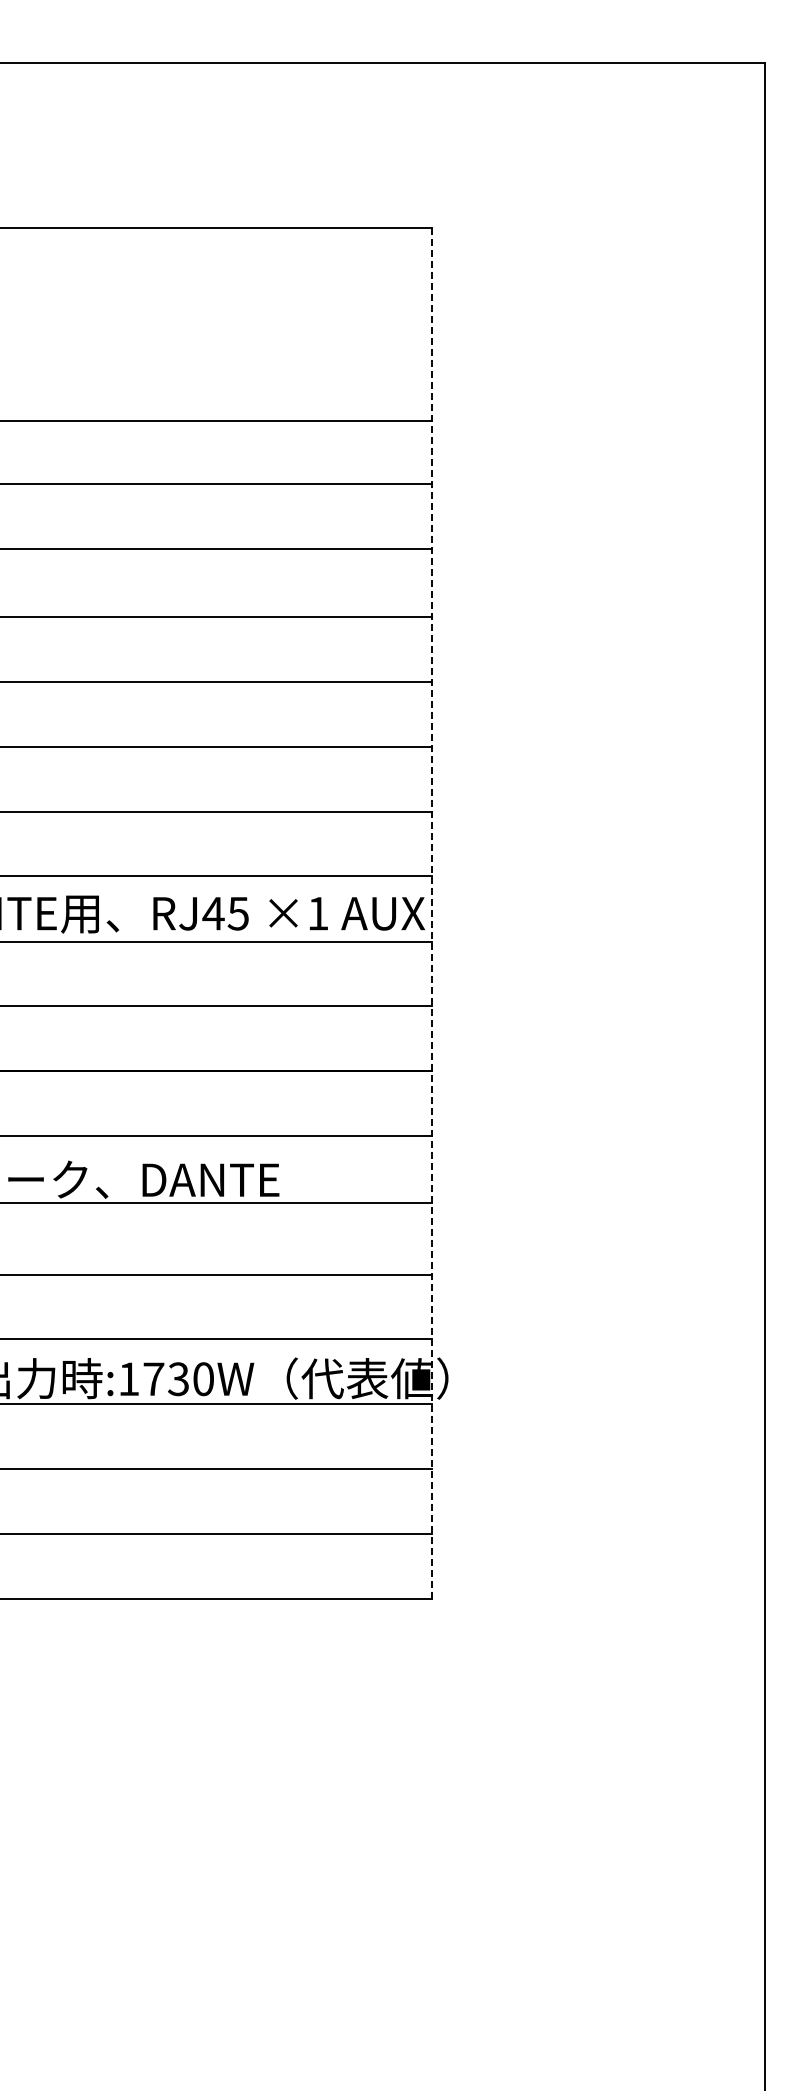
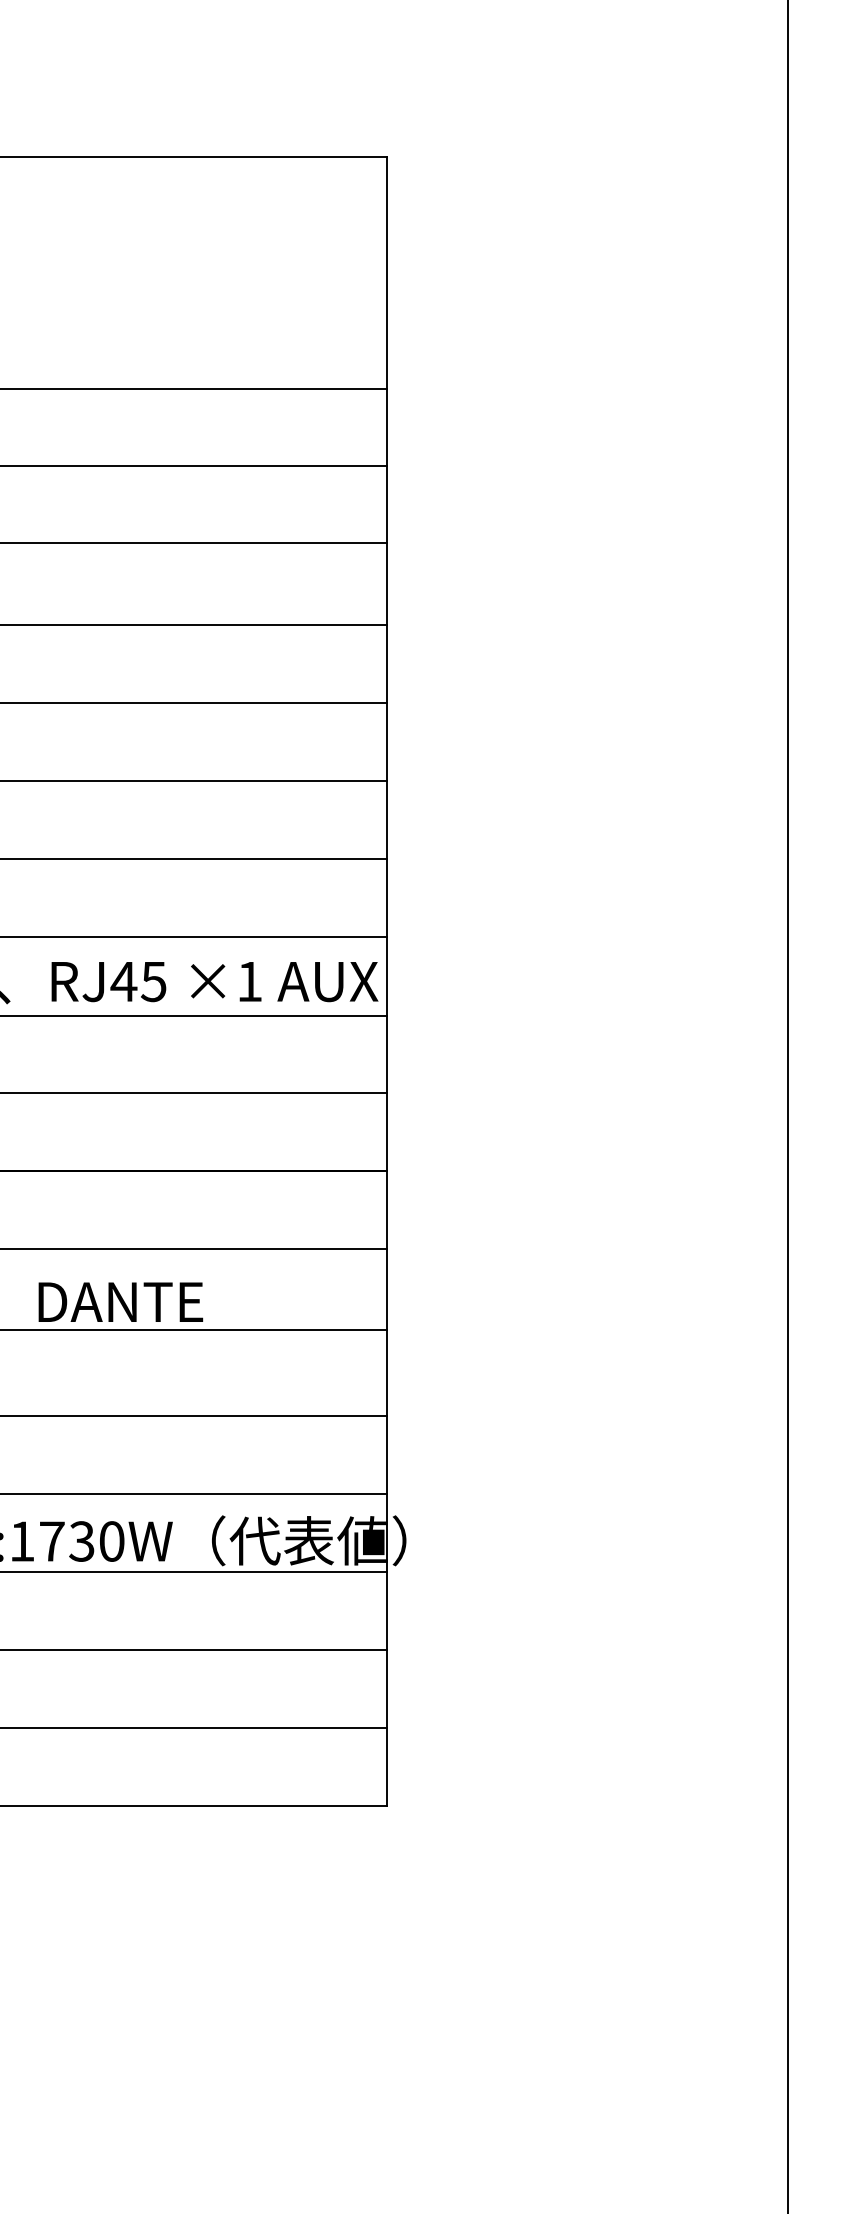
line: (432, 913) -> (387, 981), dashed -> solid

